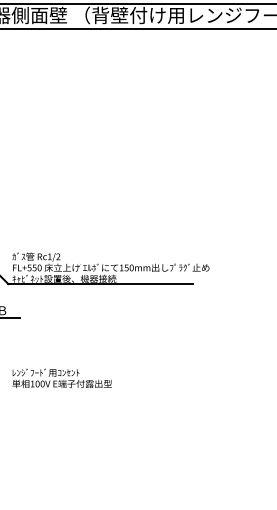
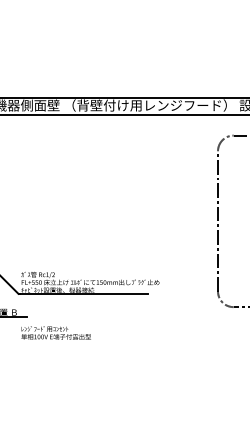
text: (61, 377) -> (55, 332), moved

